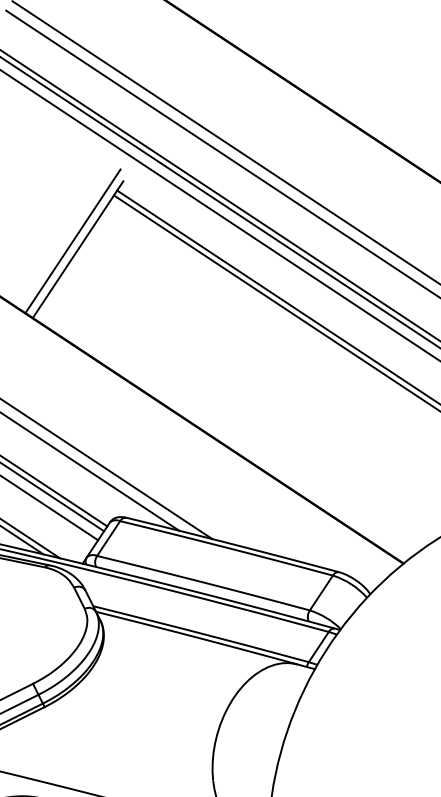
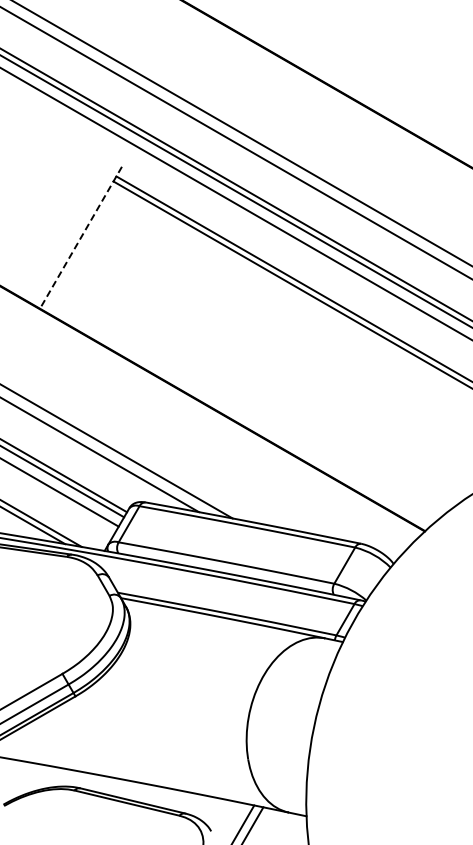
line: (73, 241) -> (75, 229), removed
line: (78, 249) -> (81, 237), solid -> dashed

